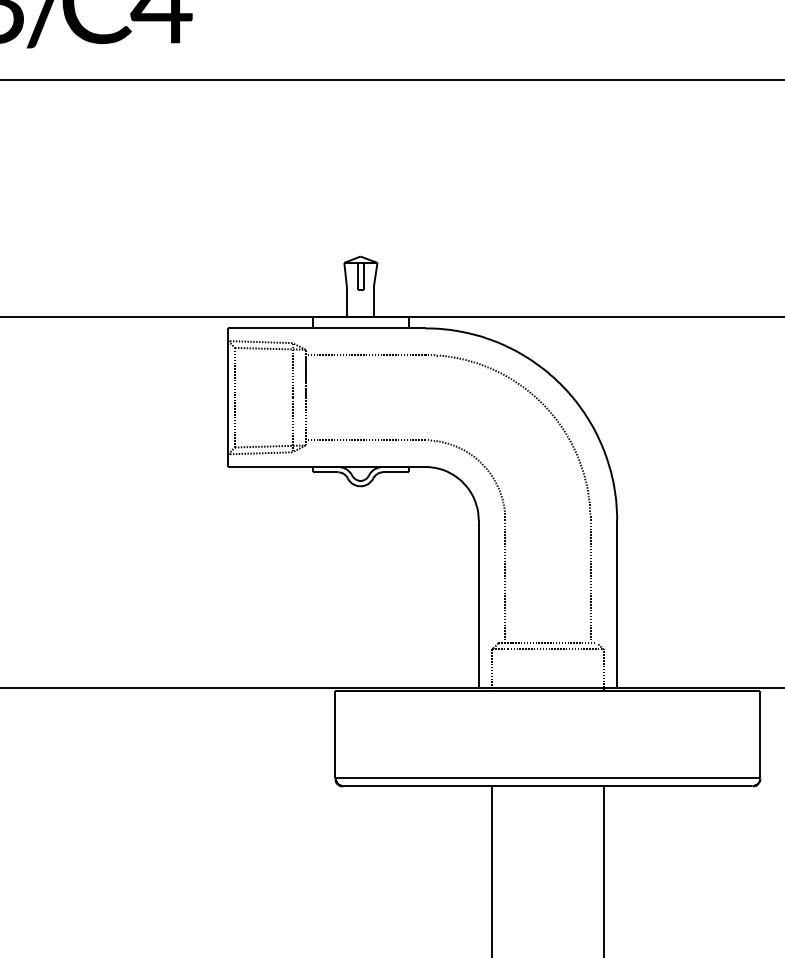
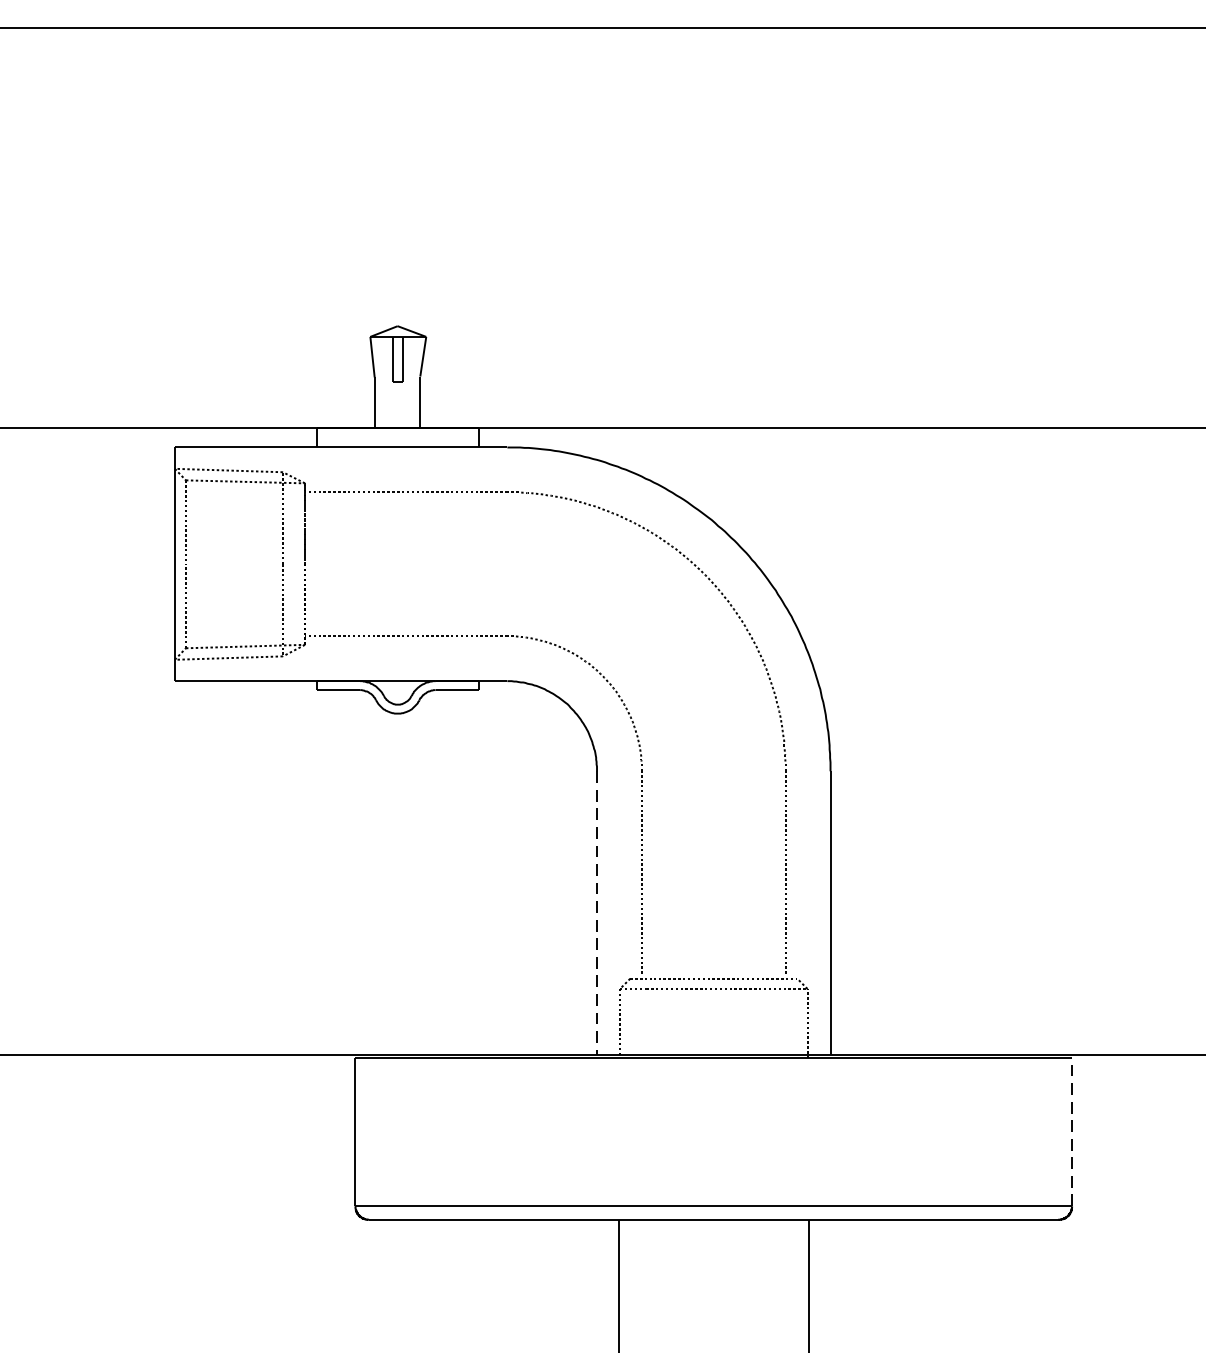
line: (478, 604) -> (596, 913), solid -> dashed
line: (760, 734) -> (1072, 1132), solid -> dashed

